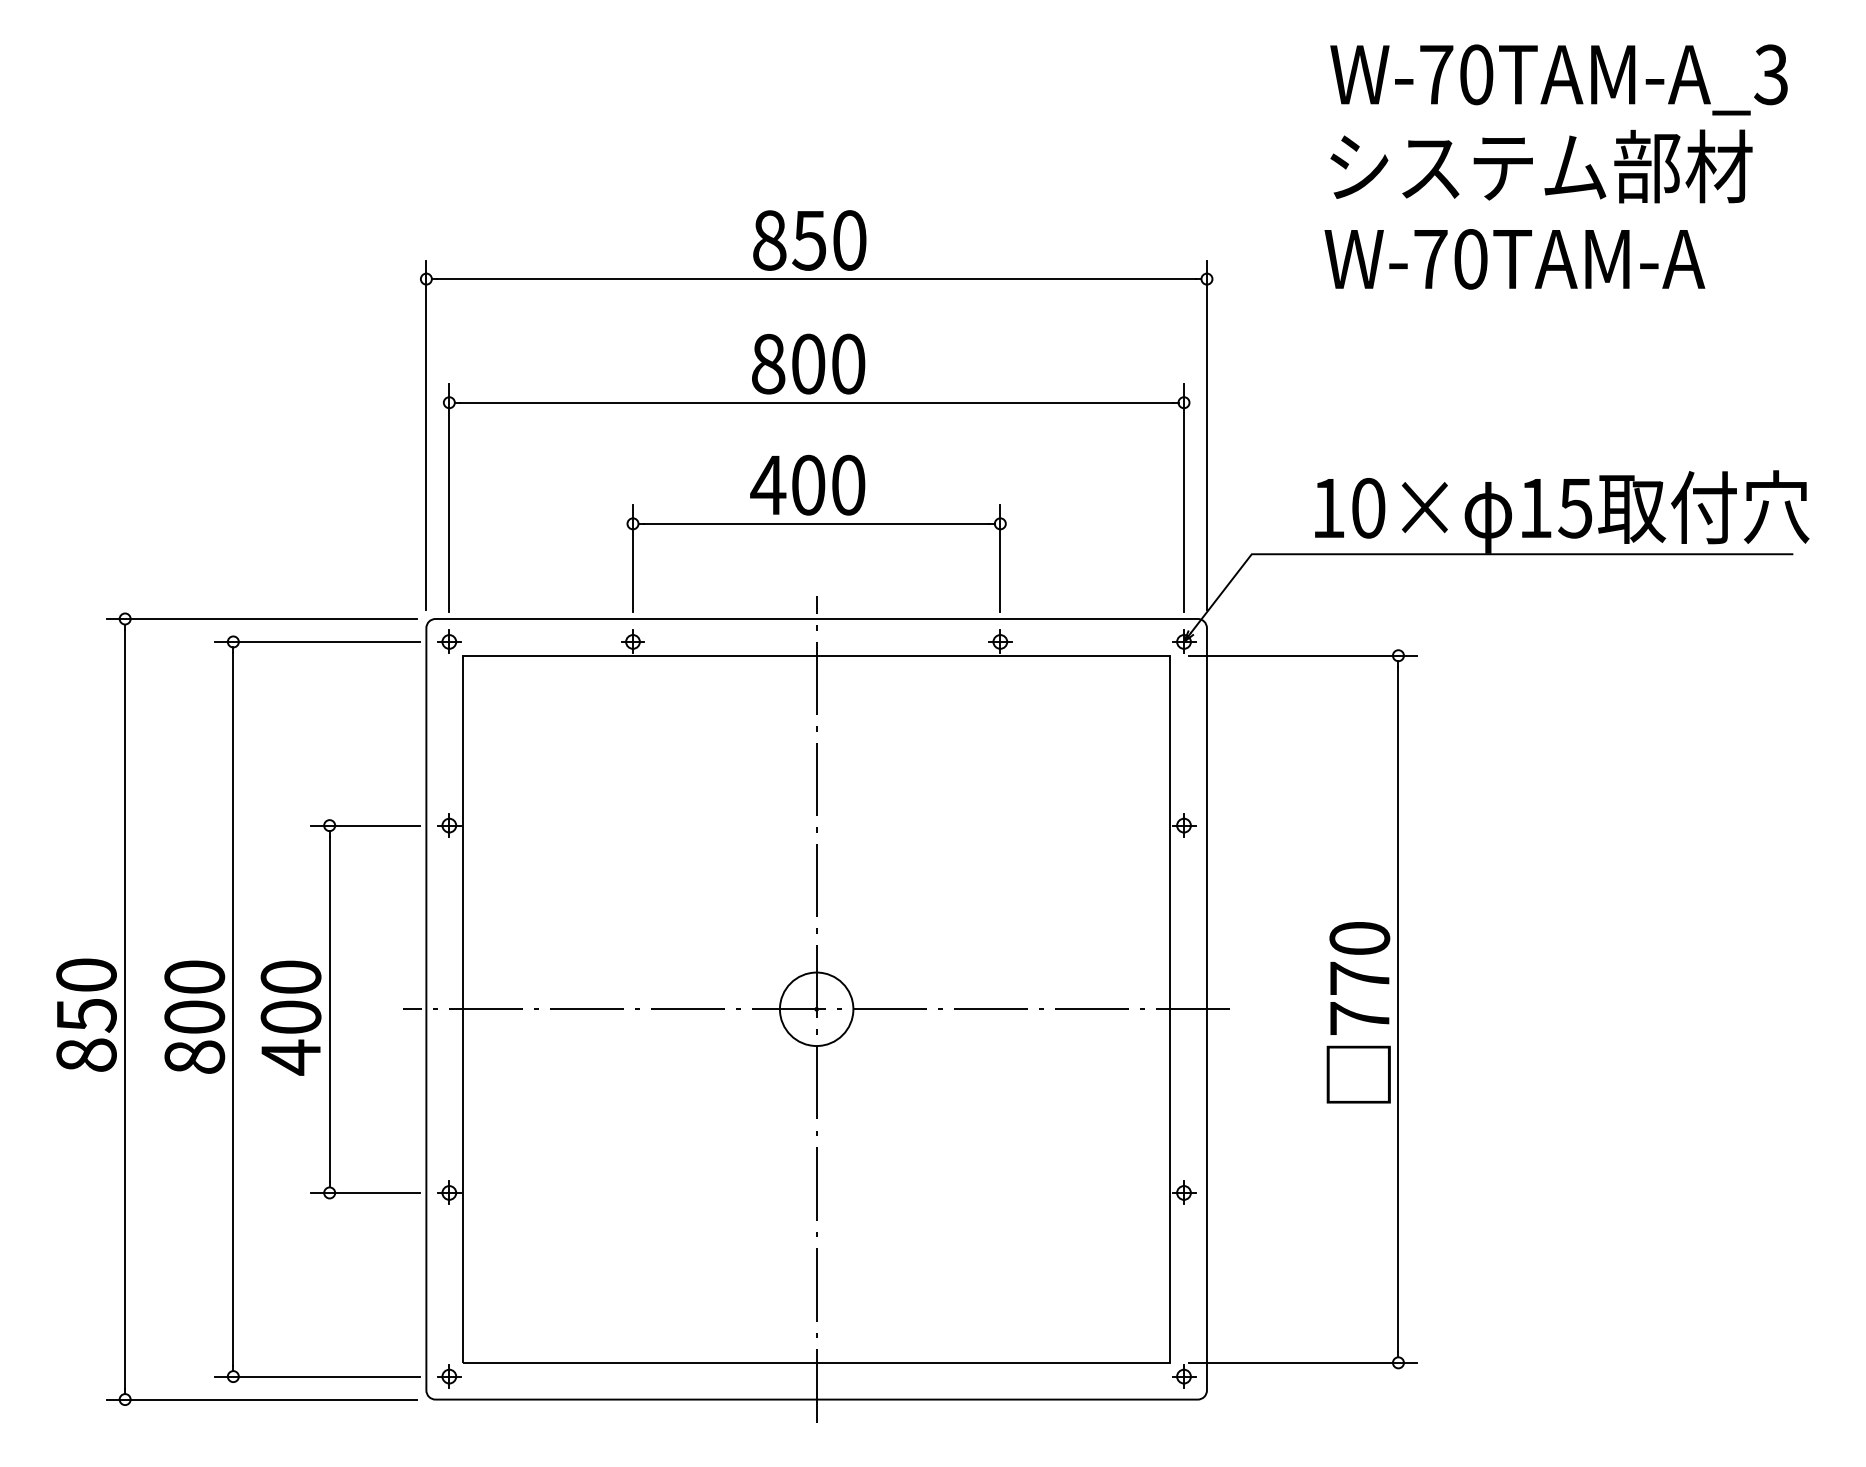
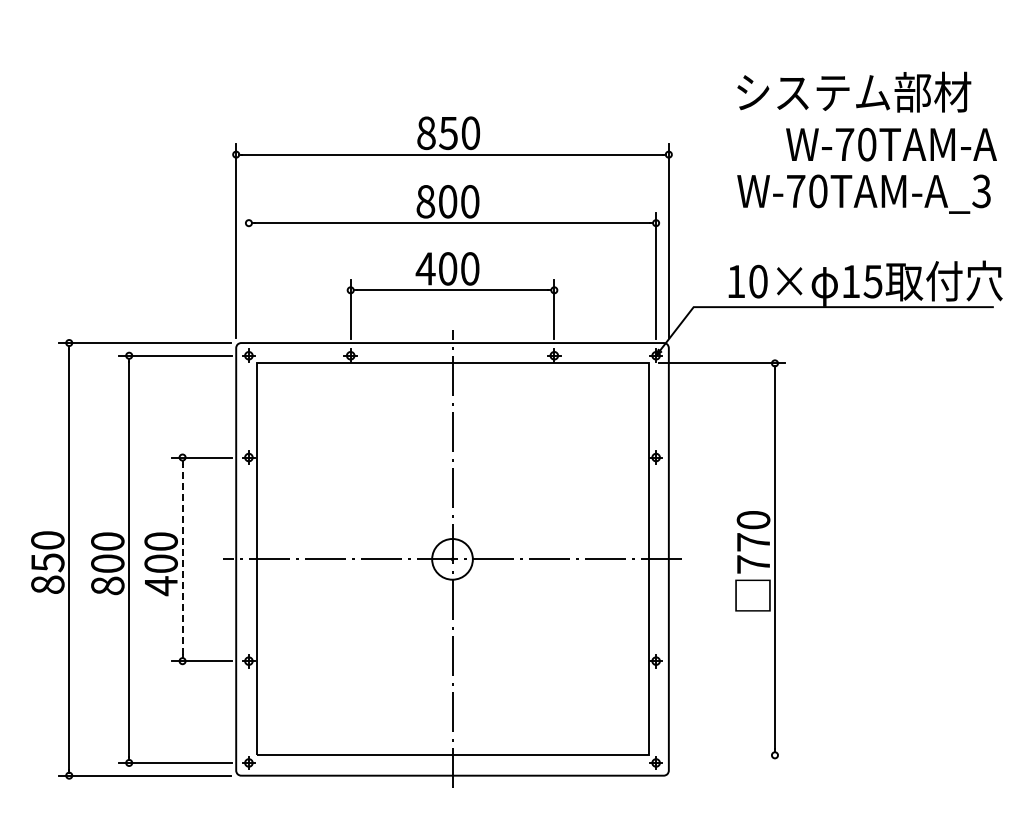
text: (1558, 78) -> (863, 193), moved
text: (1514, 258) -> (891, 144), moved
line: (448, 497) -> (248, 275), removed
line: (329, 1009) -> (182, 559), solid -> dashed
line: (1301, 1363) -> (721, 755), removed

